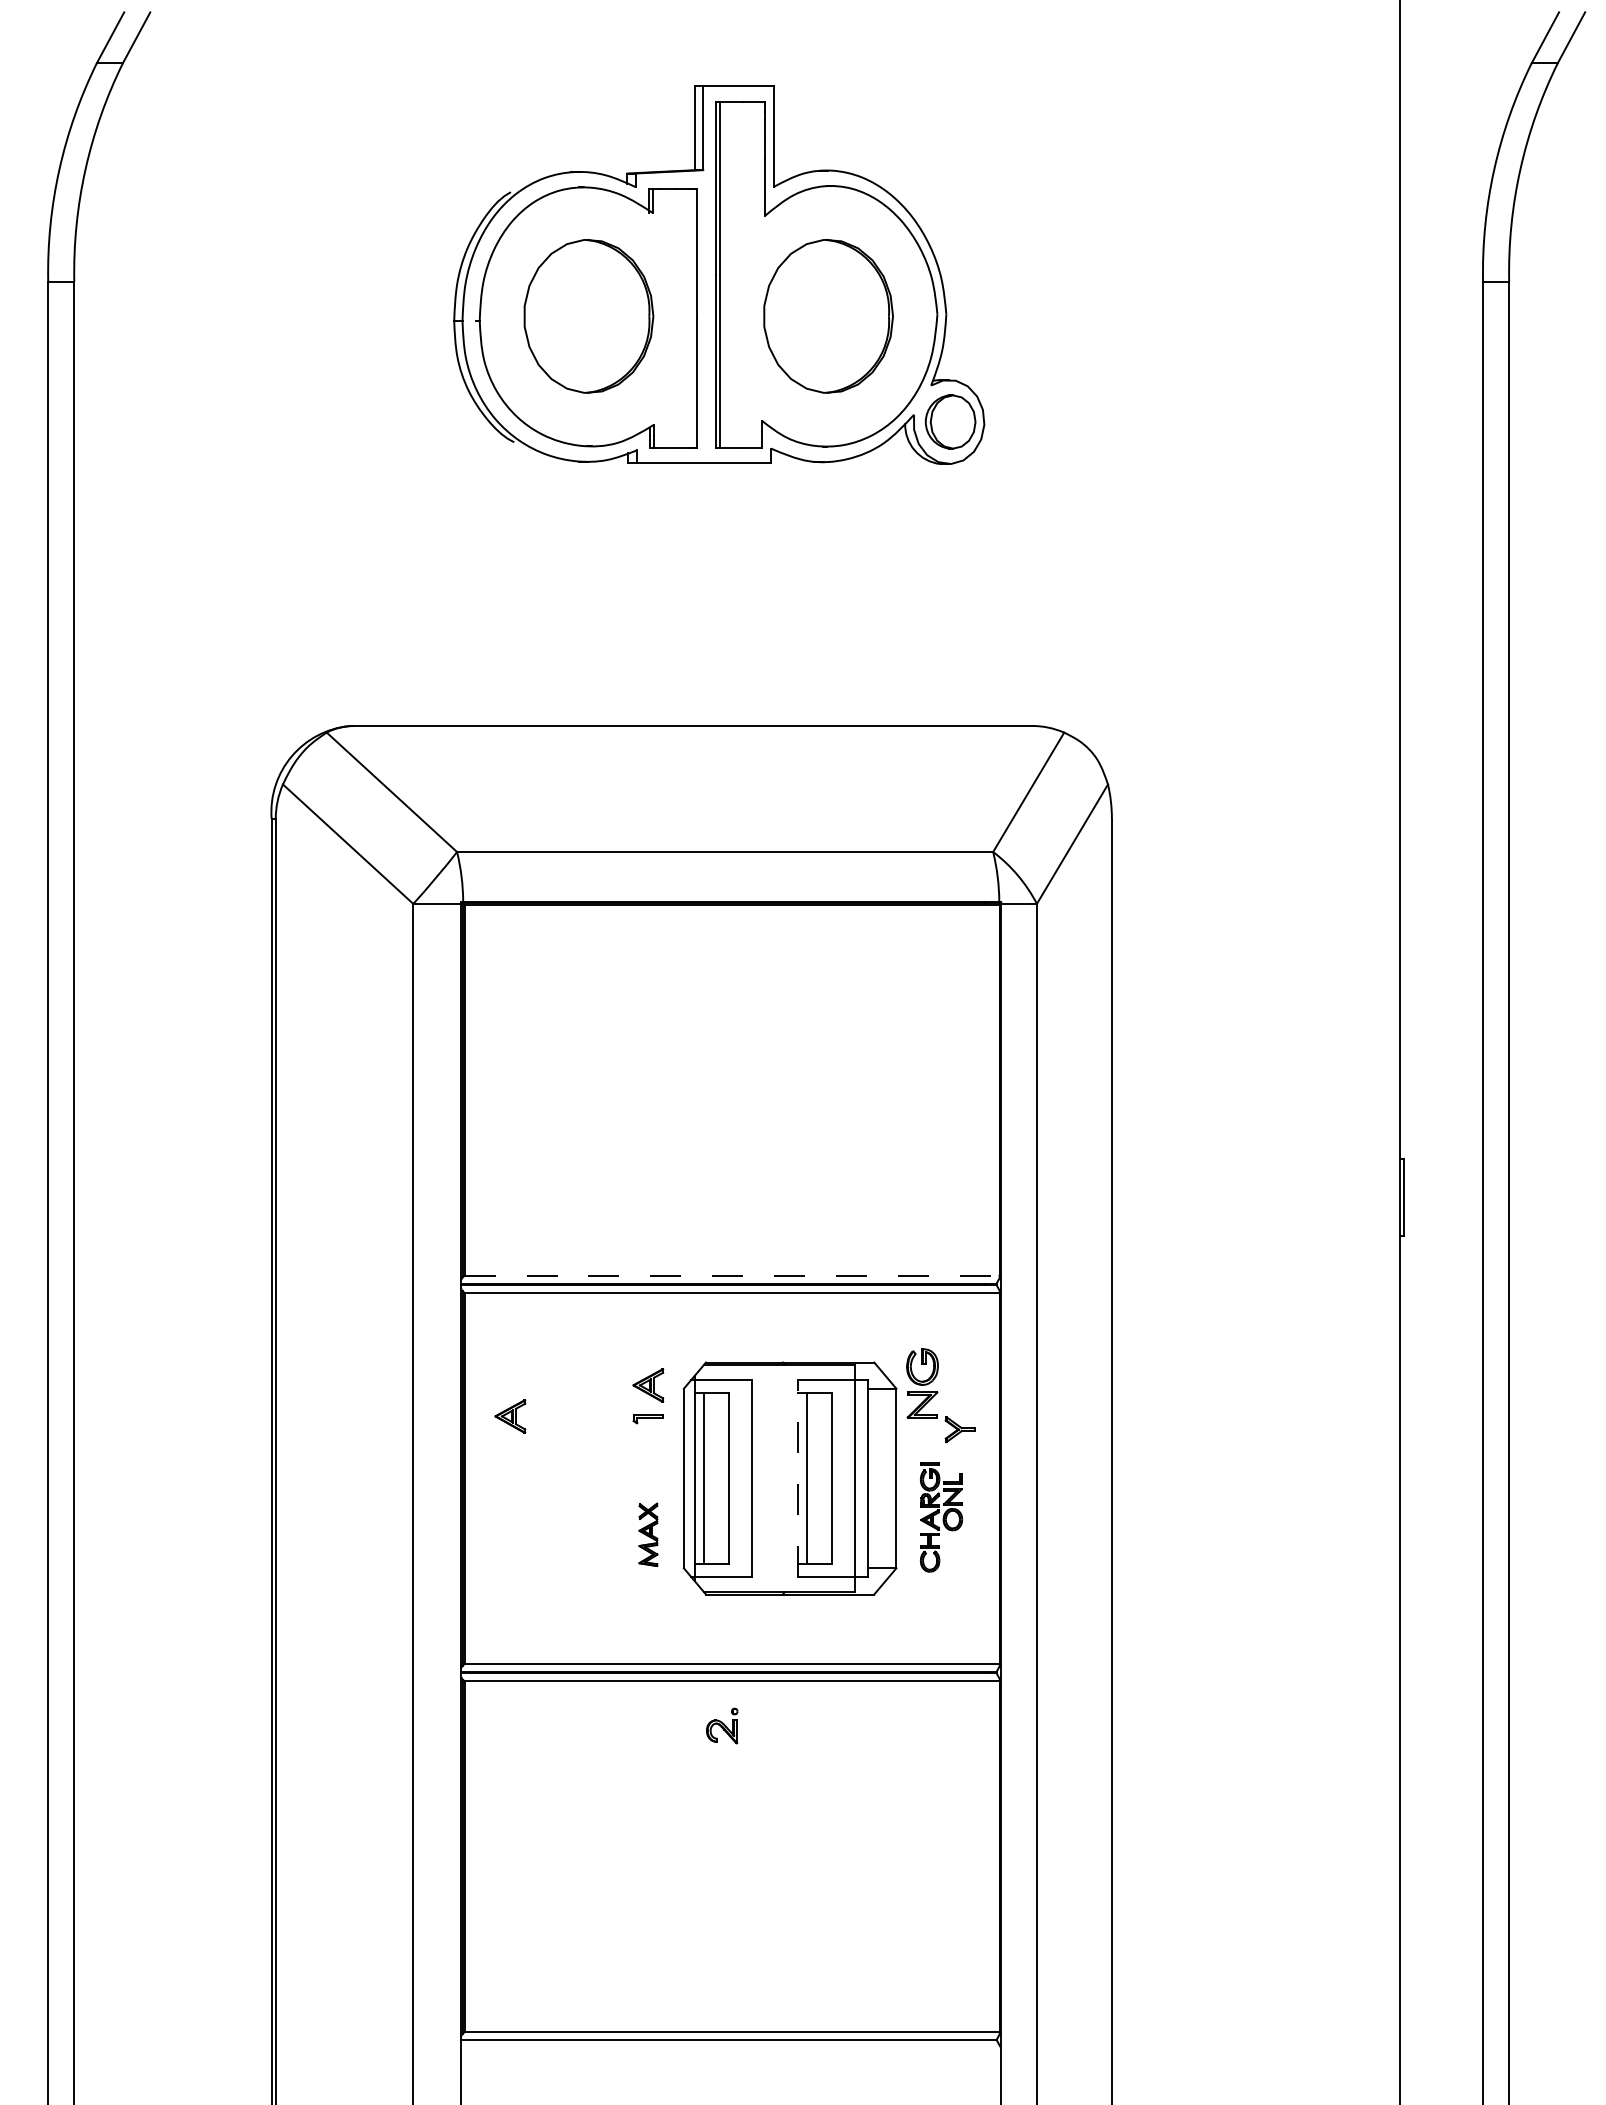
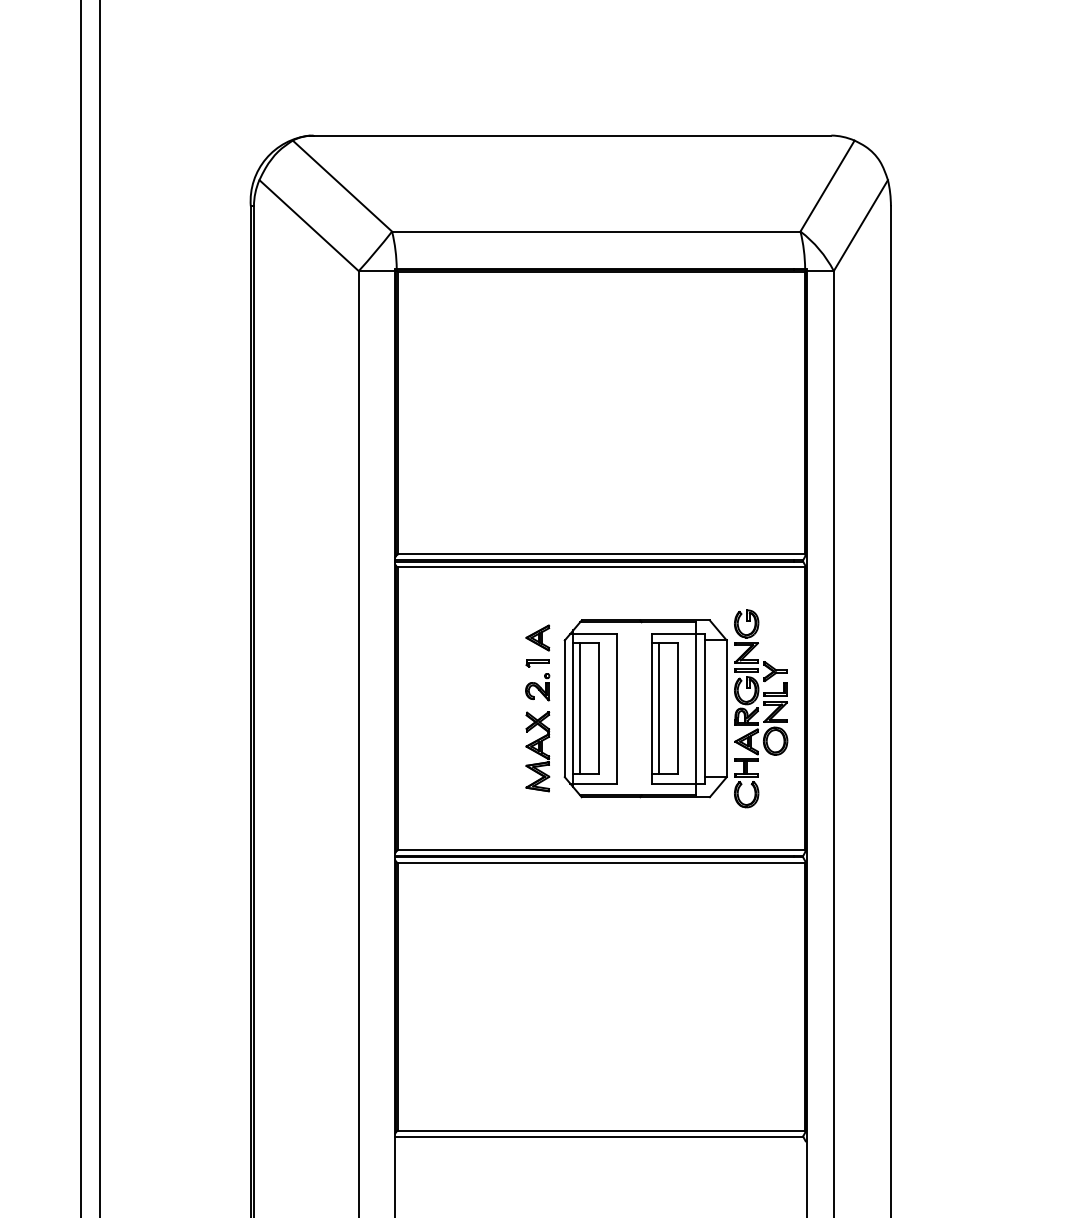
line: (732, 1275) -> (601, 554), dashed -> solid
part: (510, 1416) -> (432, 661), removed
line: (798, 1478) -> (652, 708), dashed -> solid
part: (941, 1517) -> (761, 738), size x1.67
part: (648, 1534) -> (537, 751), size x1.67
part: (722, 1725) -> (537, 686), moved

